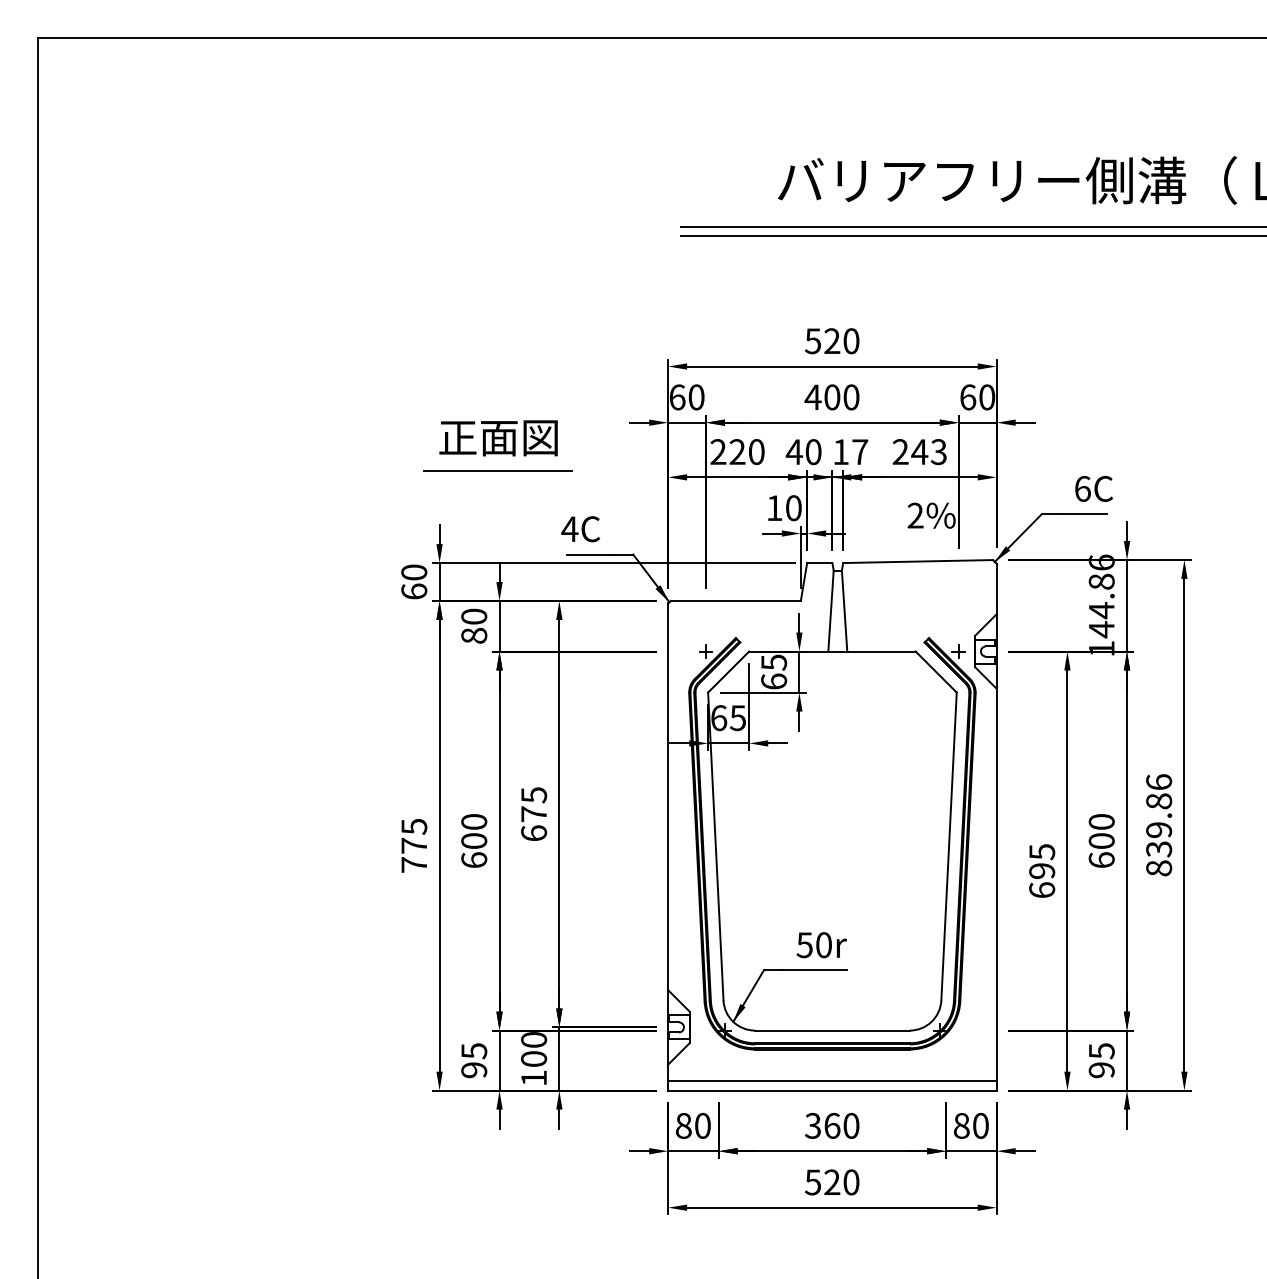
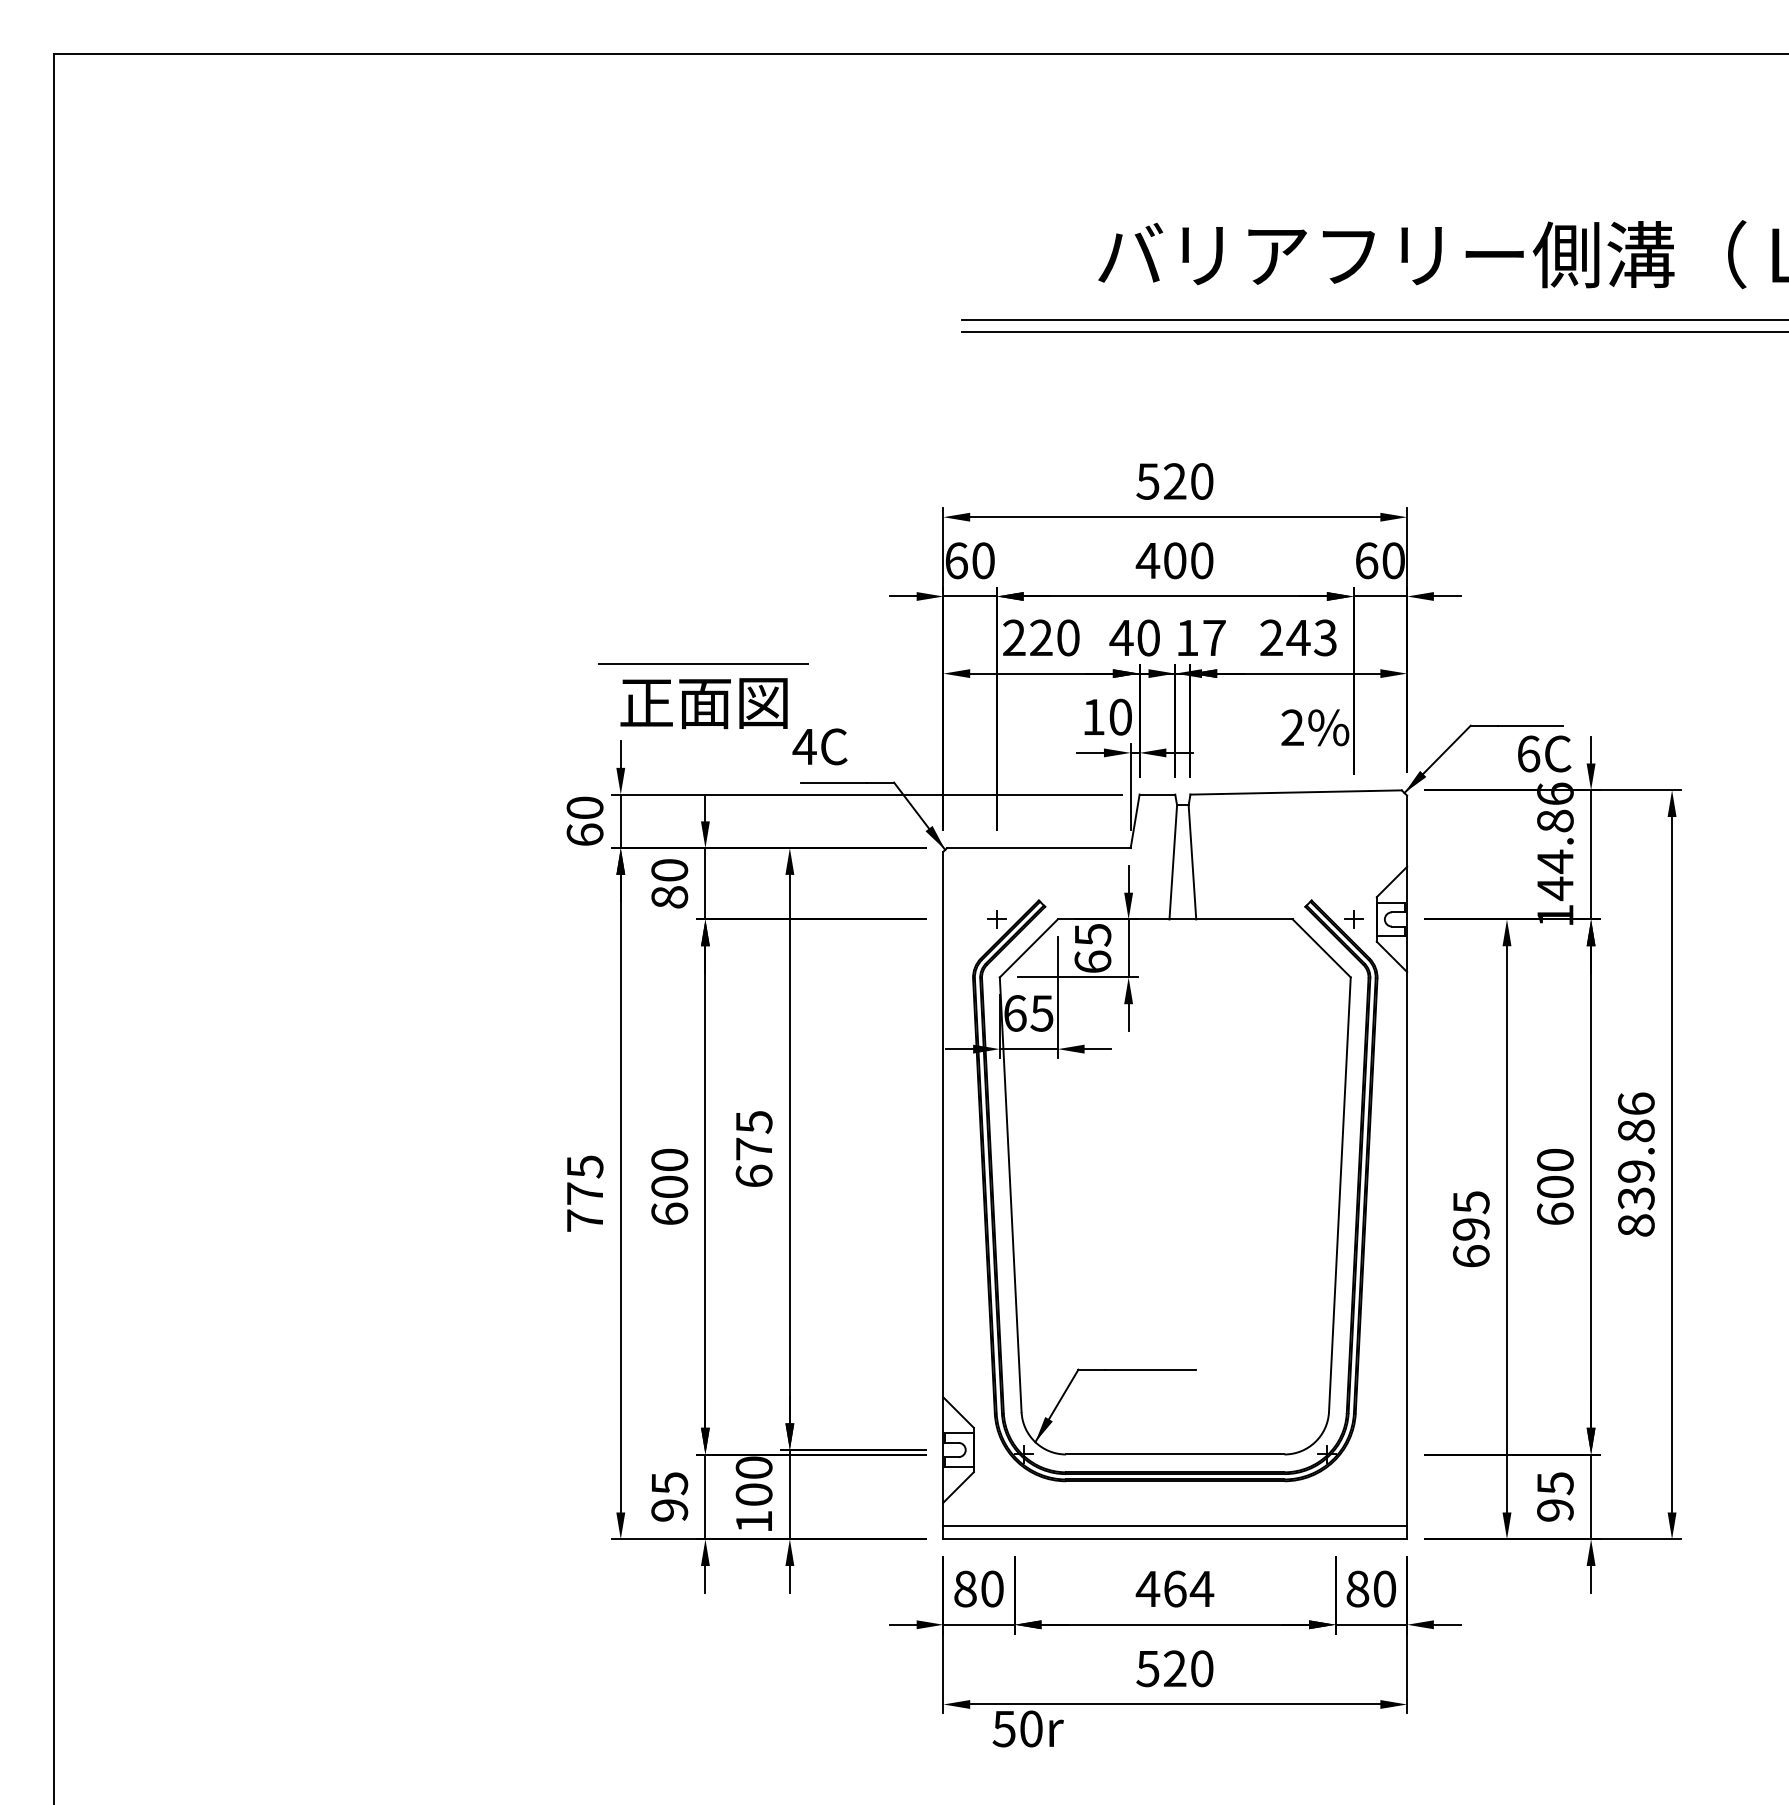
text: (498, 438) -> (703, 703), moved
text: (1094, 488) -> (1544, 753), moved
text: (821, 944) -> (1027, 1728), moved
text: (831, 1125) -> (1174, 1588), 360 -> 464

